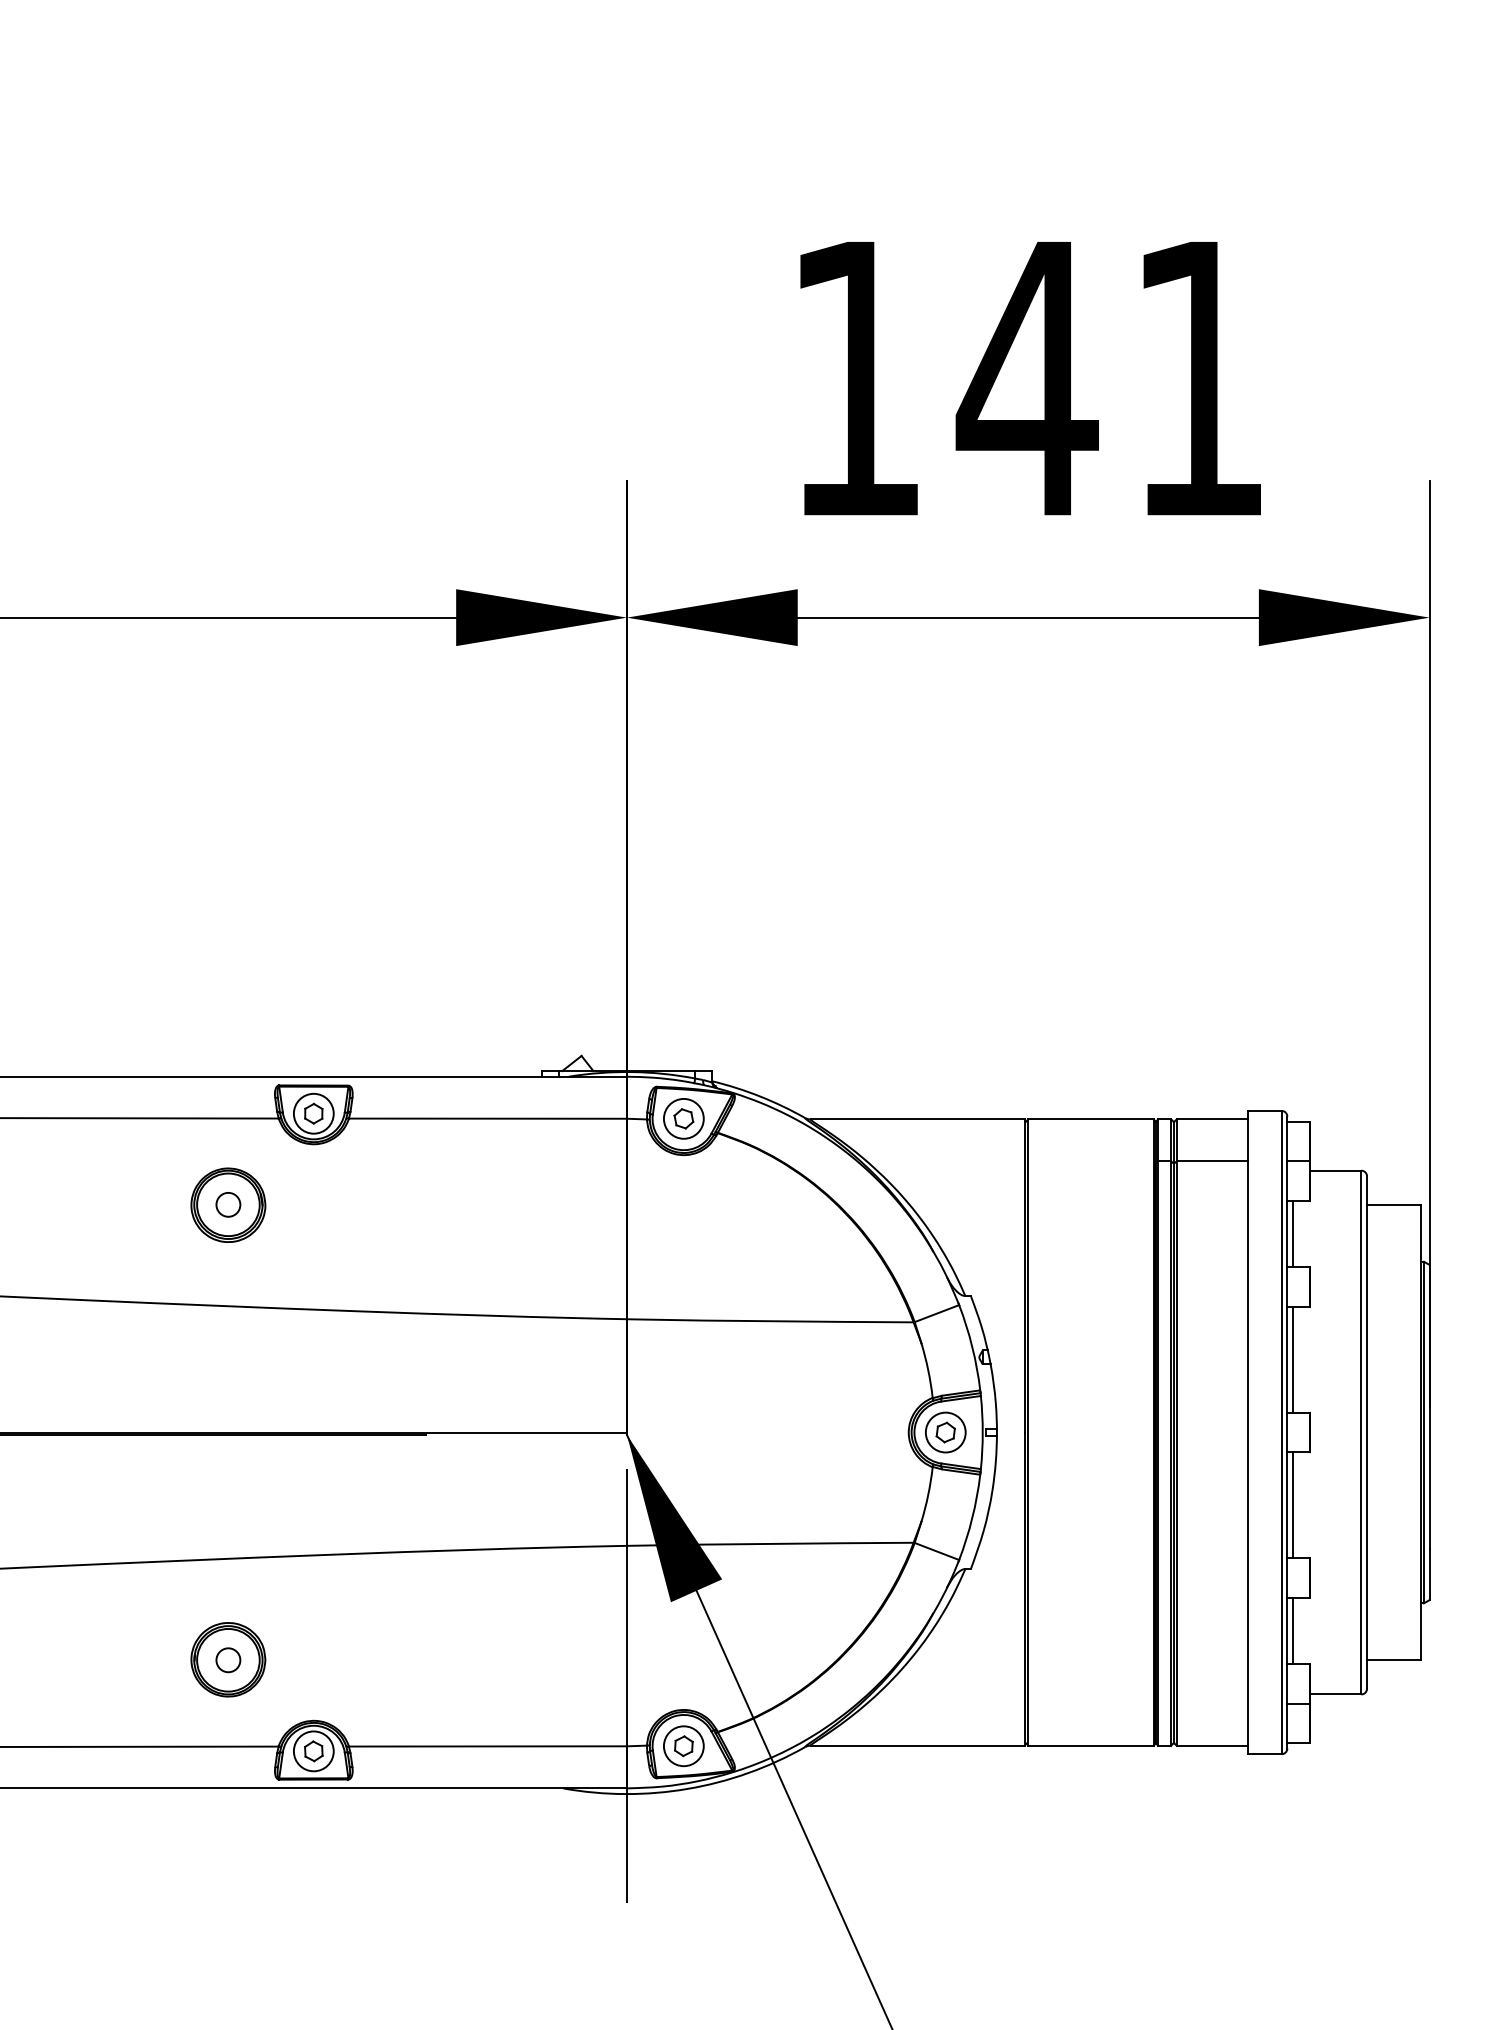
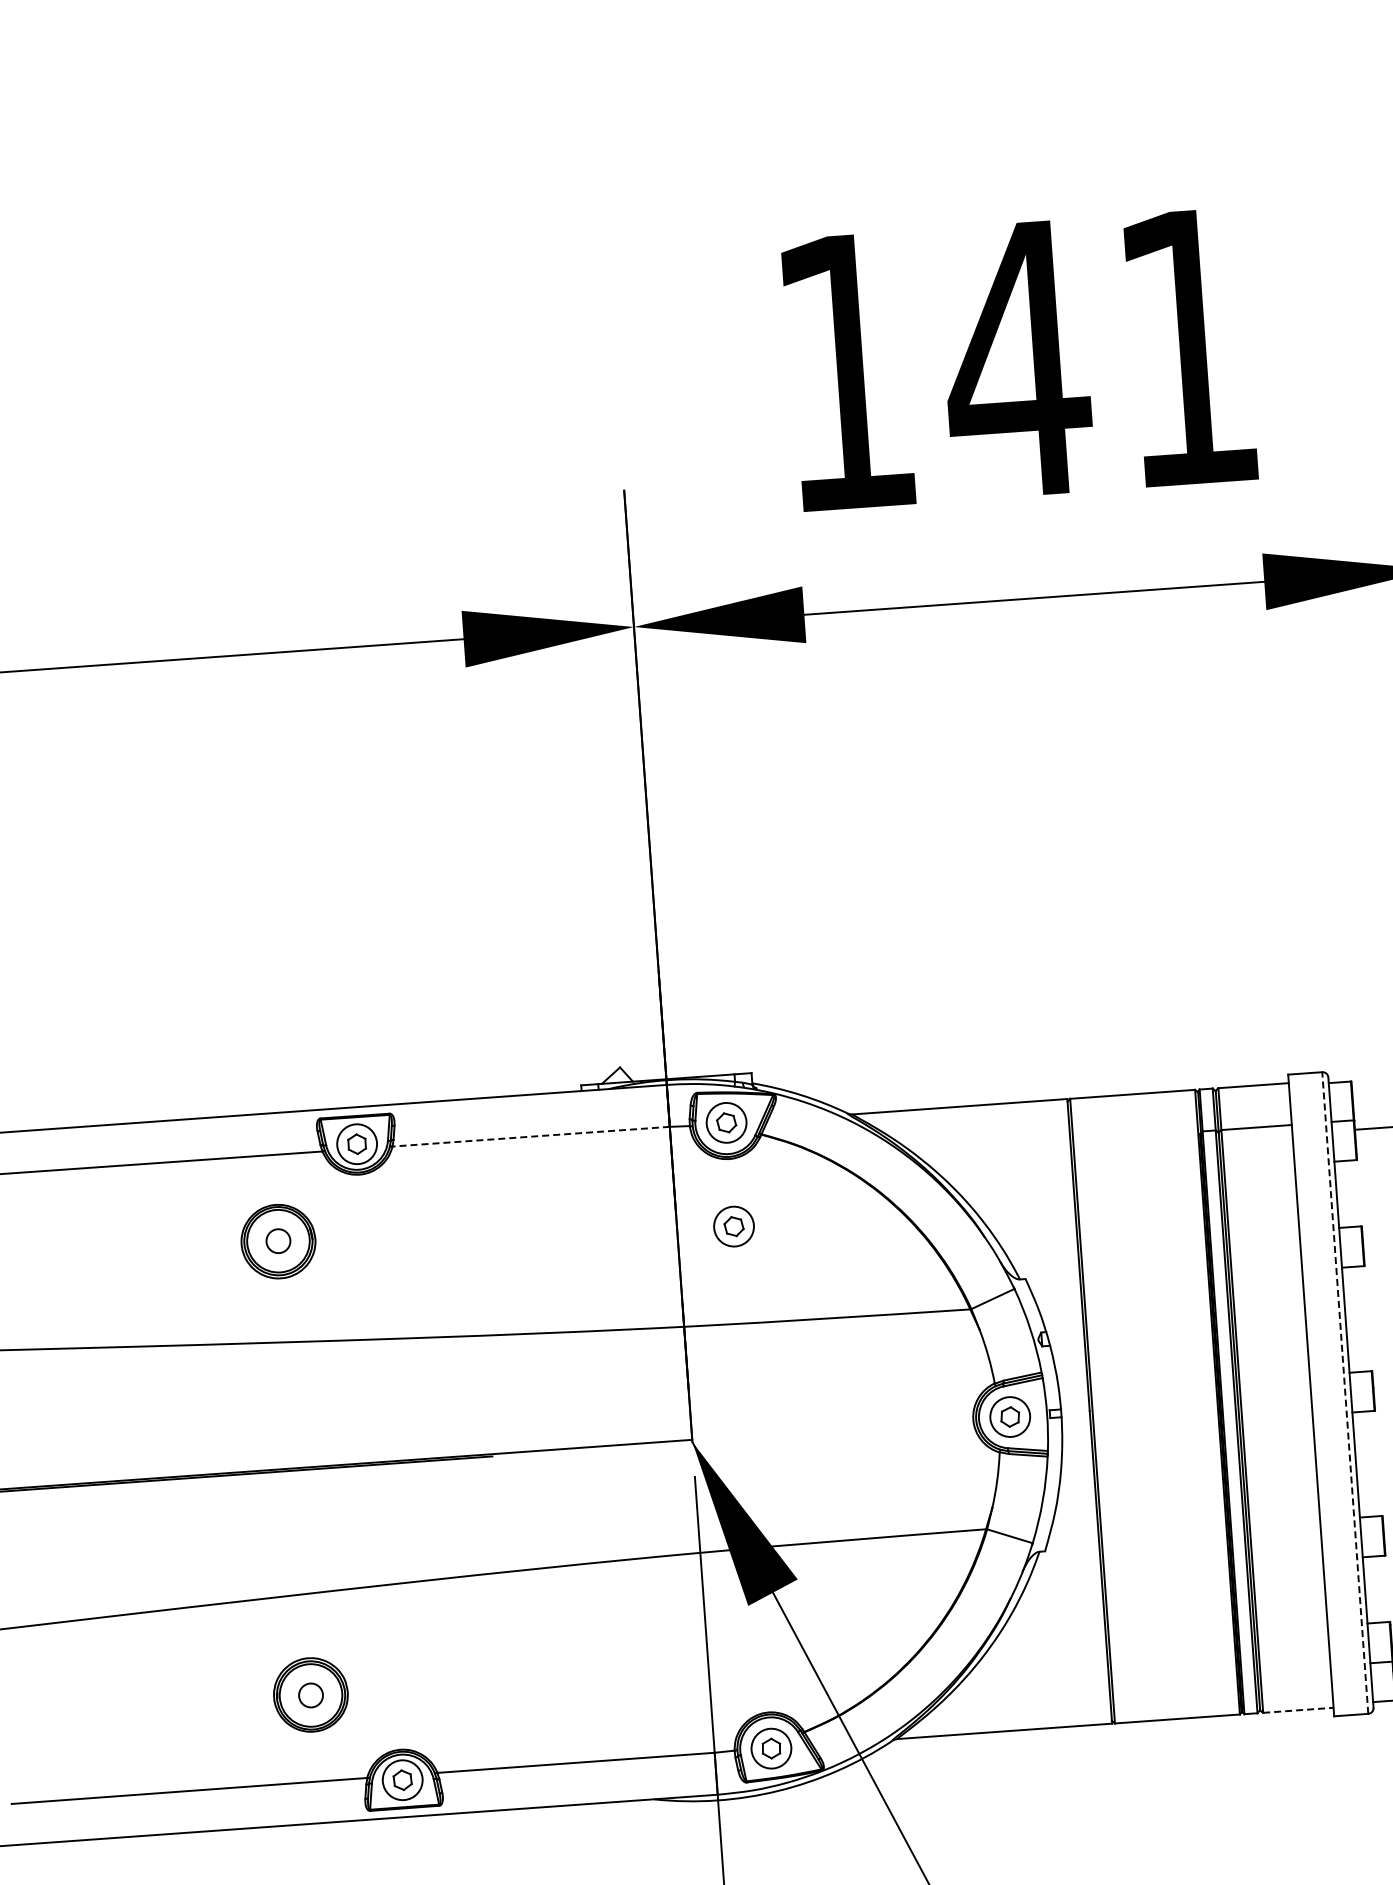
line: (488, 1118) -> (531, 1136), solid -> dashed
part: (683, 1222) -> (733, 1226), added
line: (1293, 1234) -> (1342, 1194), removed
line: (1293, 1359) -> (1351, 1319), removed
line: (1281, 1432) -> (1345, 1392), solid -> dashed
line: (1293, 1504) -> (1362, 1463), removed
line: (1293, 1630) -> (1371, 1589), removed
line: (1212, 1745) -> (1298, 1710), solid -> dashed

